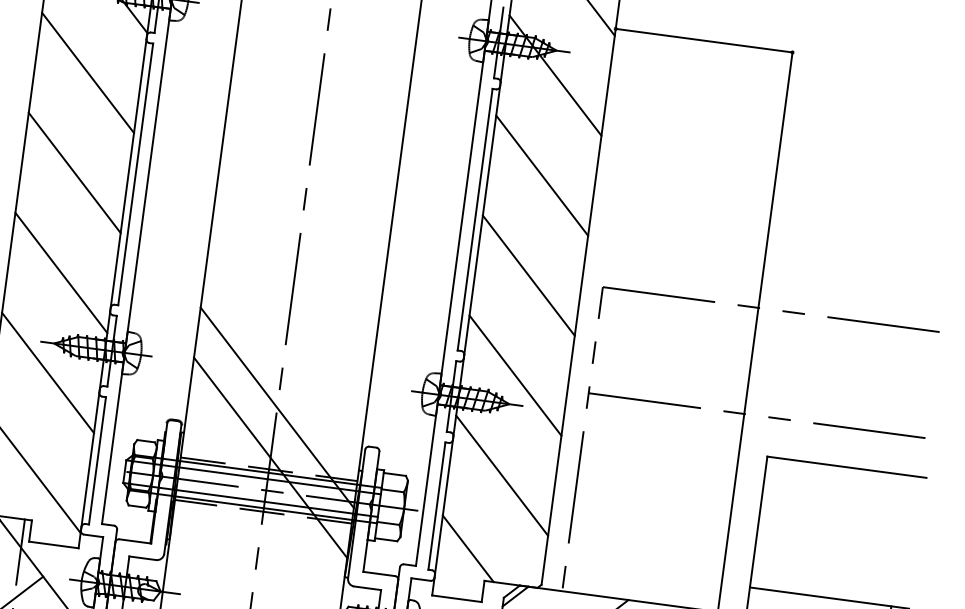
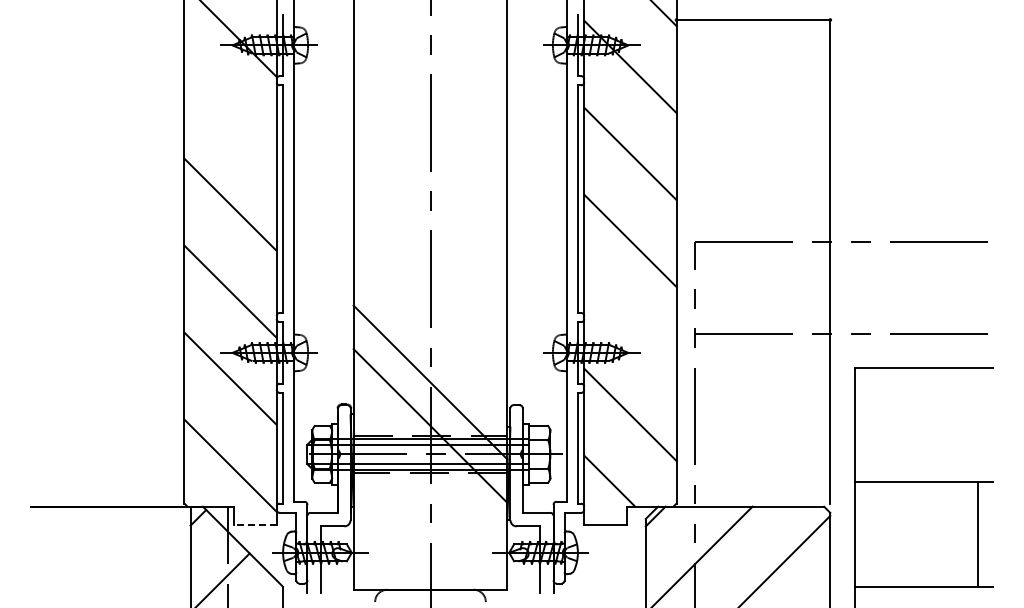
line: (88, 72) -> (230, 117), removed
line: (515, 375) -> (630, 327), removed
line: (54, 545) -> (255, 525), solid -> dashed

